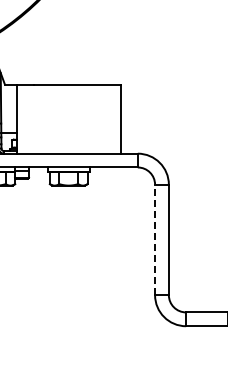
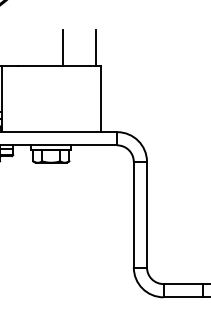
line: (80, 65) -> (62, 47), added
line: (115, 65) -> (95, 47), added
line: (155, 239) -> (134, 214), dashed -> solid

